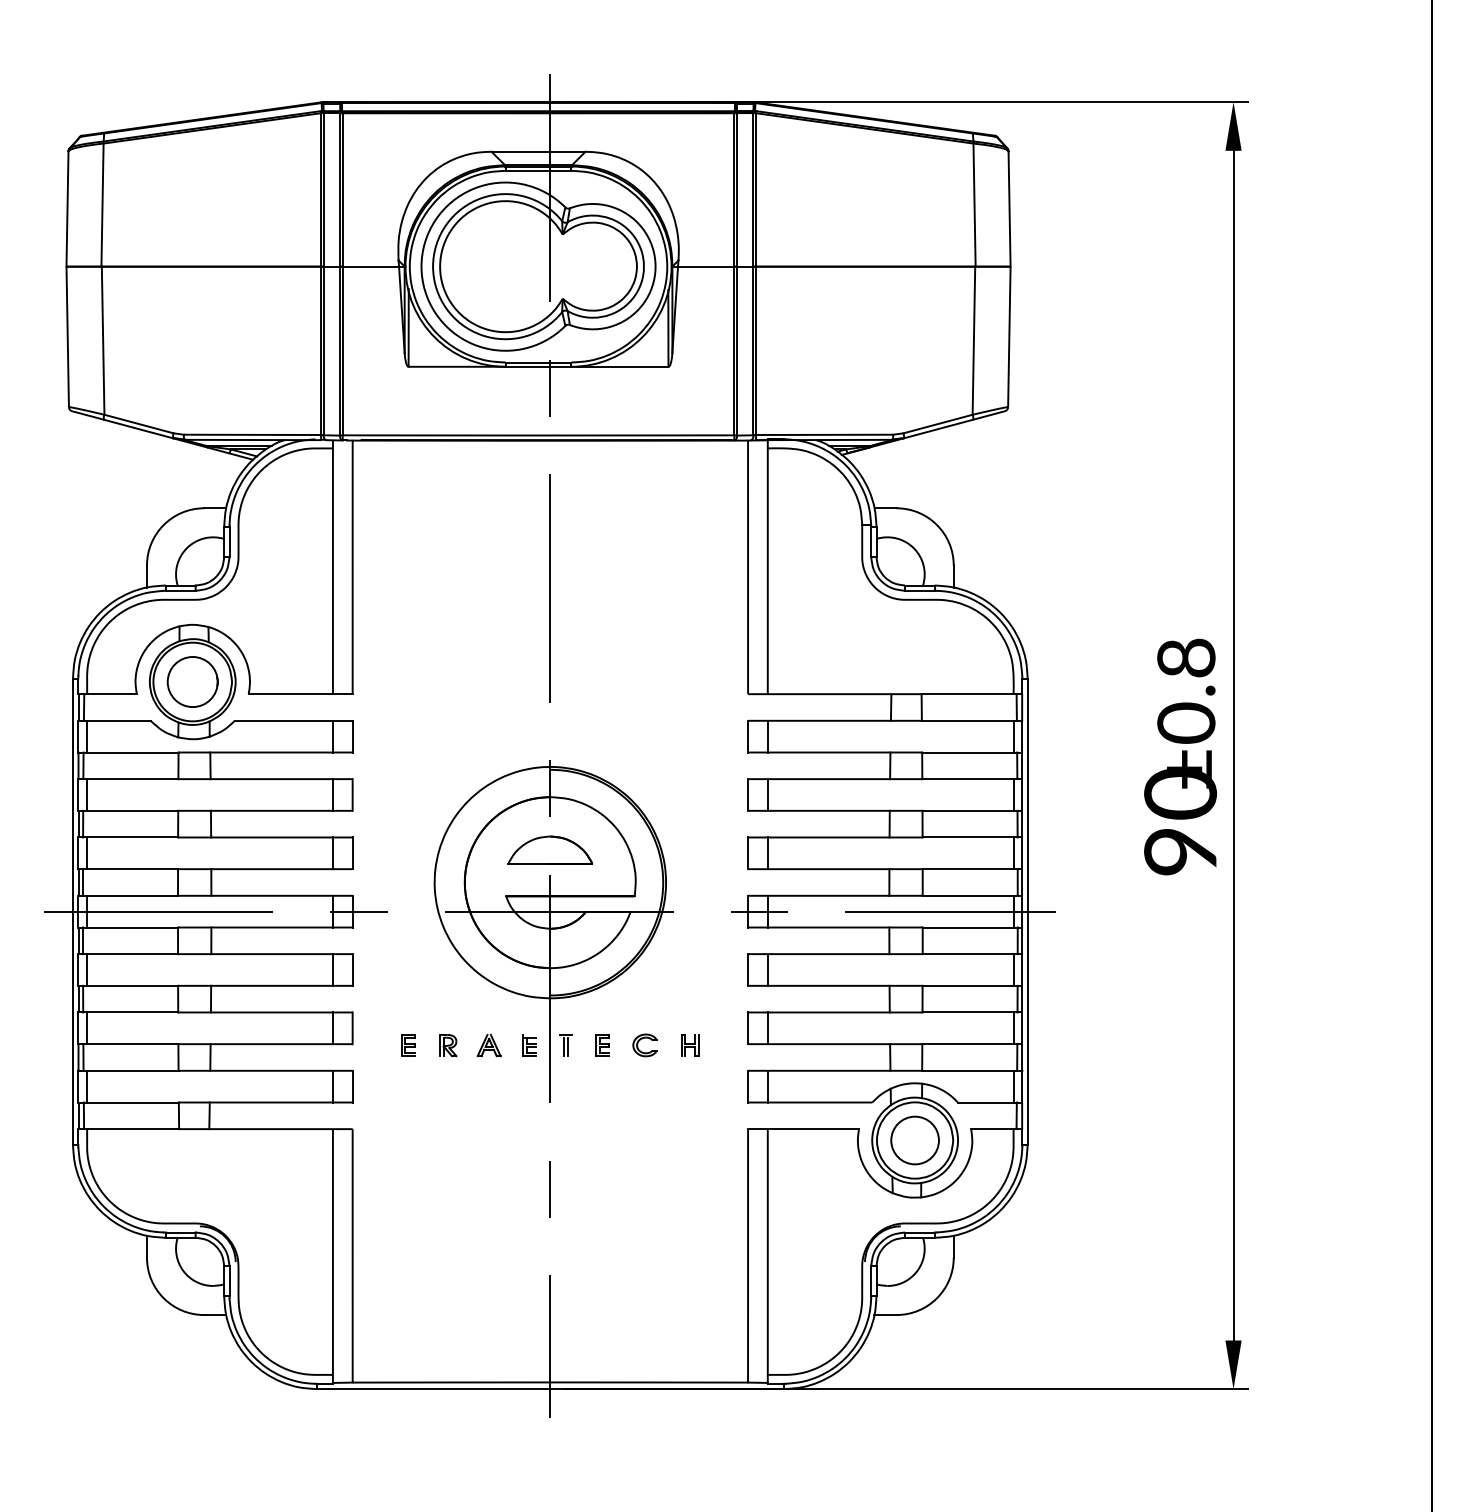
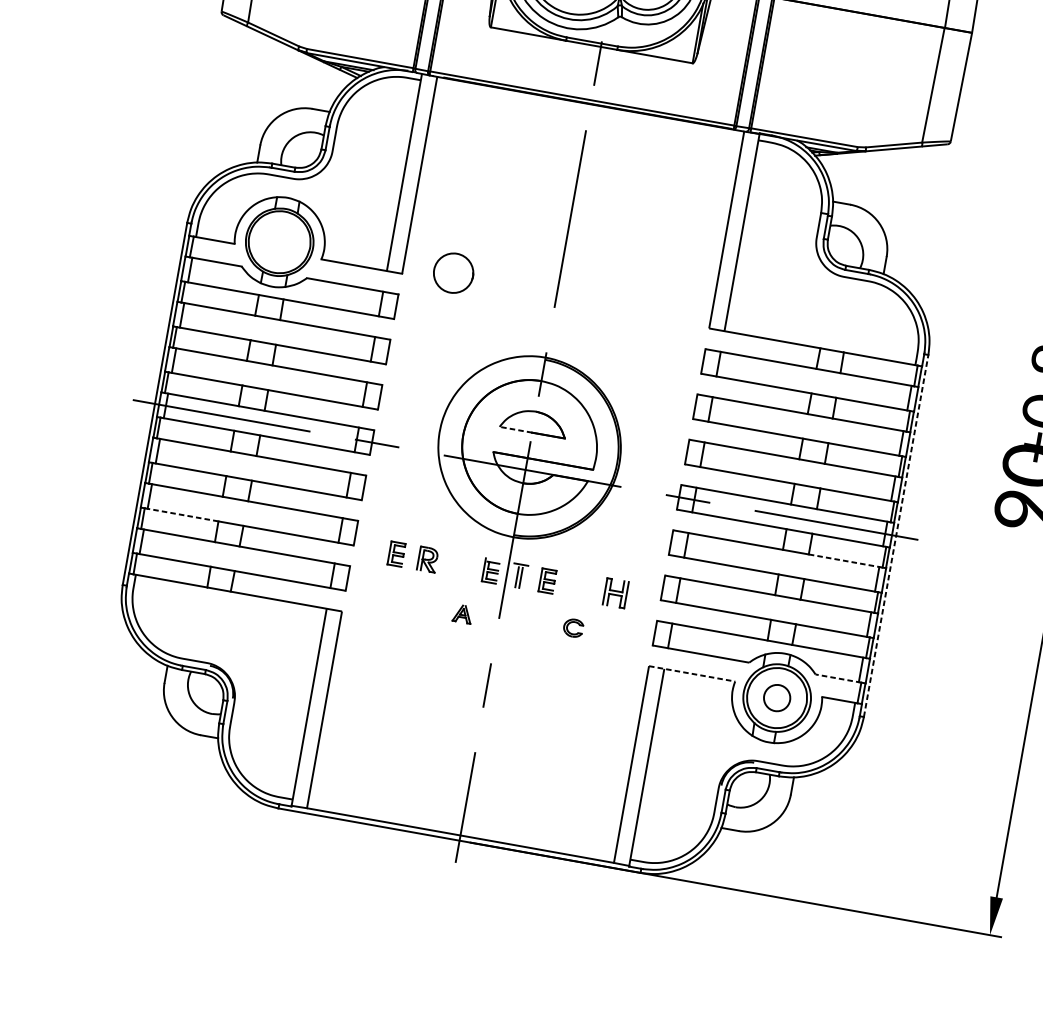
circle: (192, 681) -> (453, 272), moved
line: (528, 863) -> (515, 429), solid -> dashed
line: (1027, 911) -> (896, 535), solid -> dashed
line: (970, 954) -> (845, 561), solid -> dashed
line: (130, 1044) -> (181, 515), solid -> dashed
part: (638, 1044) -> (568, 626), moved
part: (408, 1045) -> (396, 554), size x1.4
part: (448, 1045) -> (428, 559), size x1.4
part: (488, 1045) -> (462, 613), moved
part: (529, 1045) -> (490, 571), size x1.4
part: (565, 1045) -> (518, 575), size x1.4
part: (602, 1045) -> (547, 581), size x1.4
part: (690, 1045) -> (615, 593), size x1.6
line: (986, 1102) -> (837, 678), solid -> dashed
line: (804, 1129) -> (692, 674), solid -> dashed
circle: (914, 1140) -> (776, 698), size x0.7

